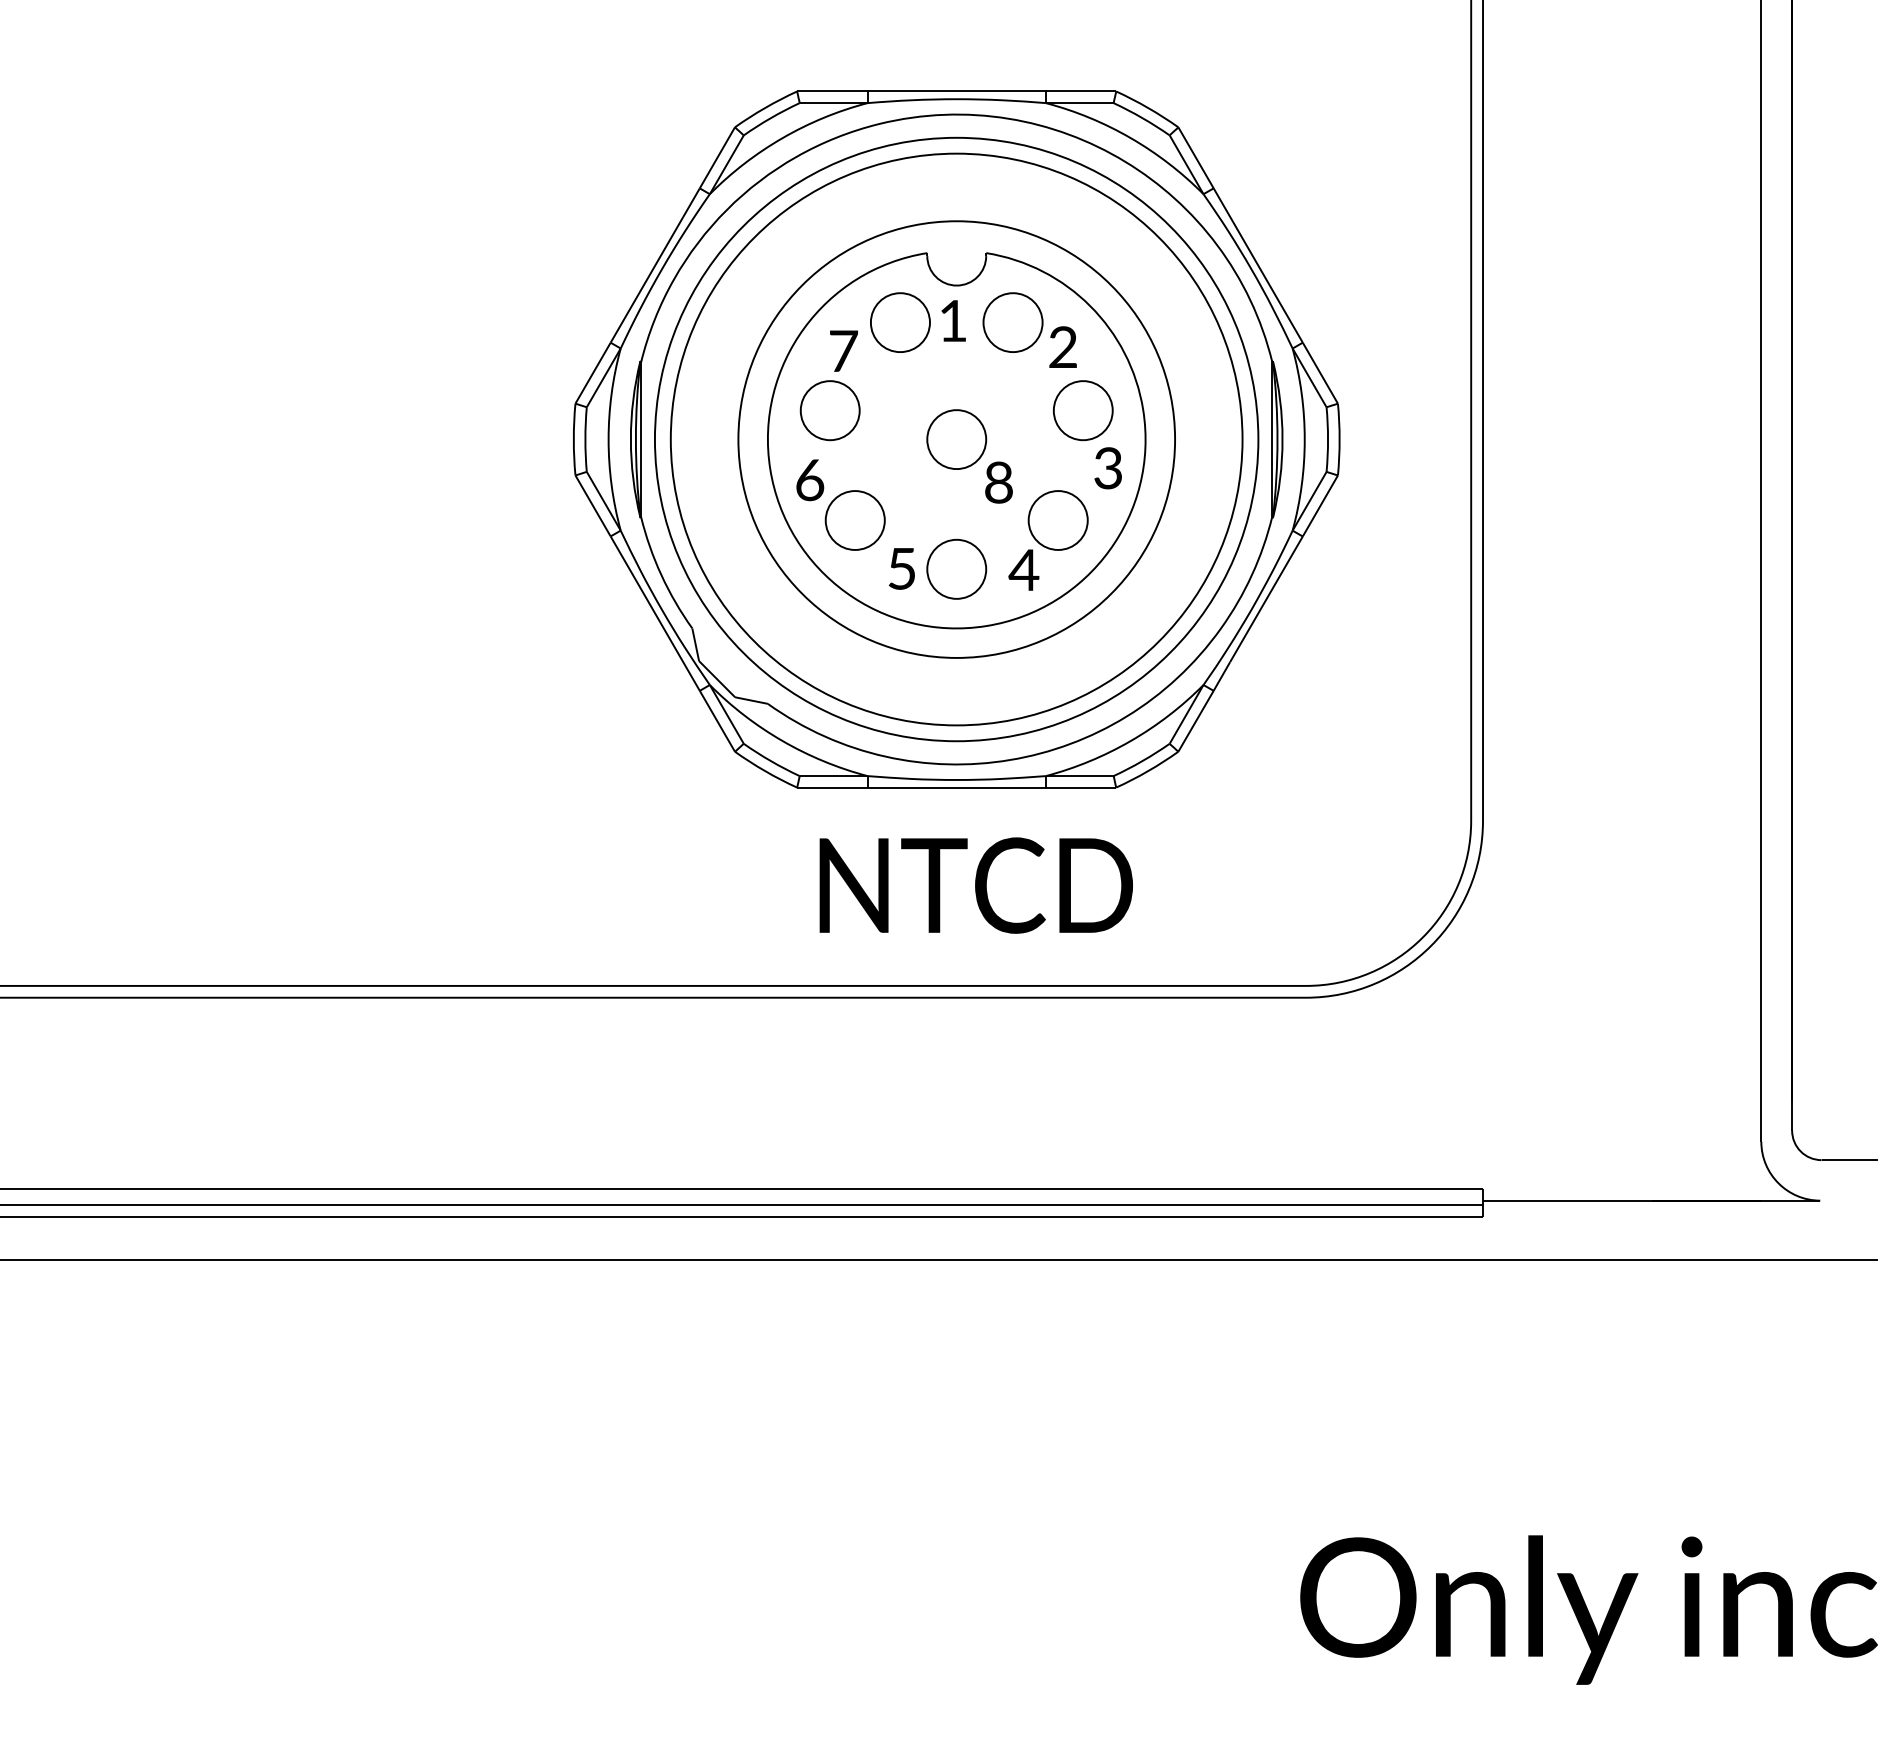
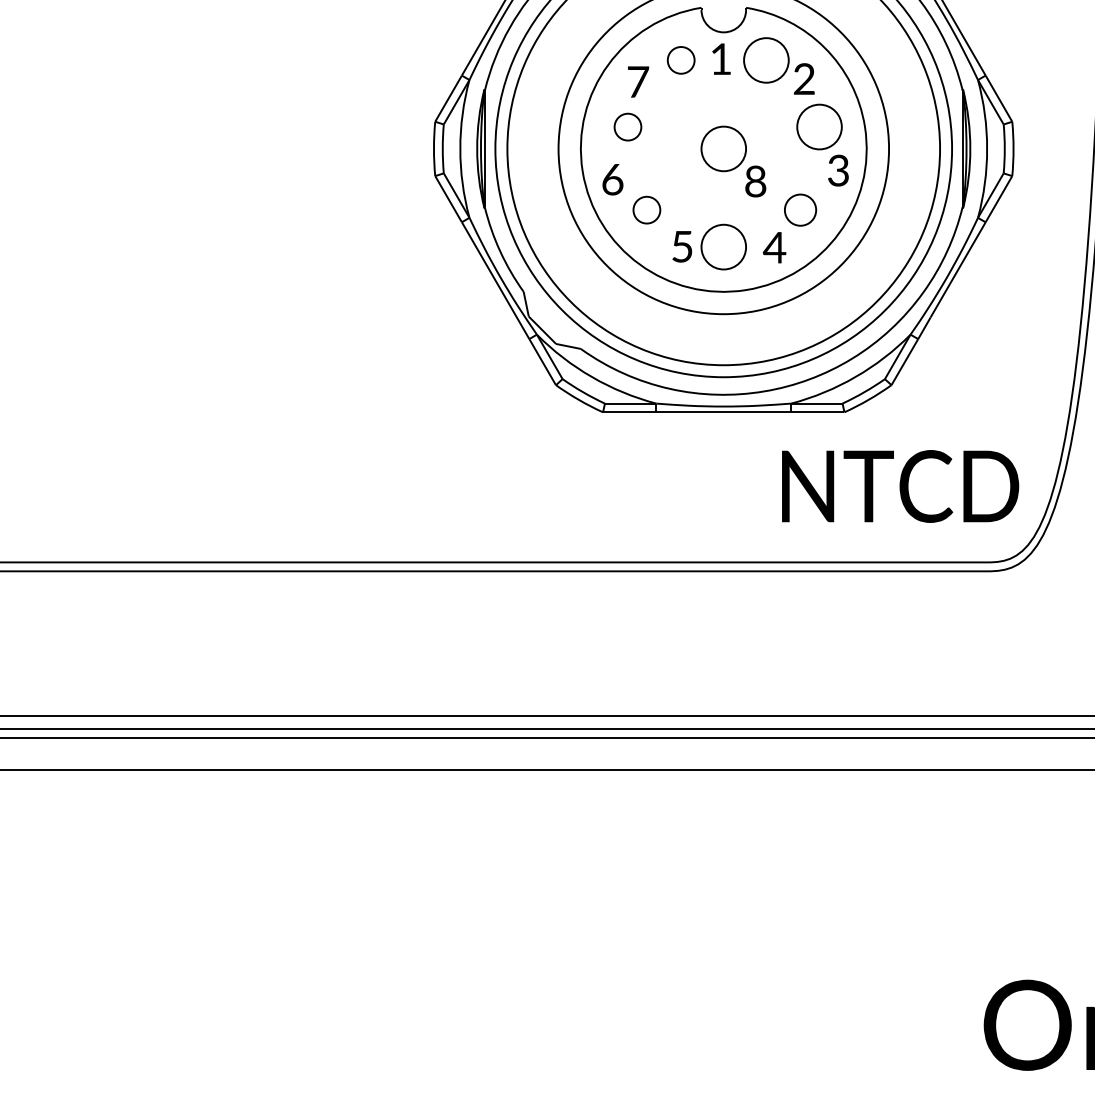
part: (900, 322) -> (681, 60), size x0.6
part: (829, 410) -> (627, 126), size x0.6
part: (854, 520) -> (646, 210), size x0.6
part: (1057, 520) -> (800, 210), size x0.7
text: (975, 885) -> (899, 486), moved

